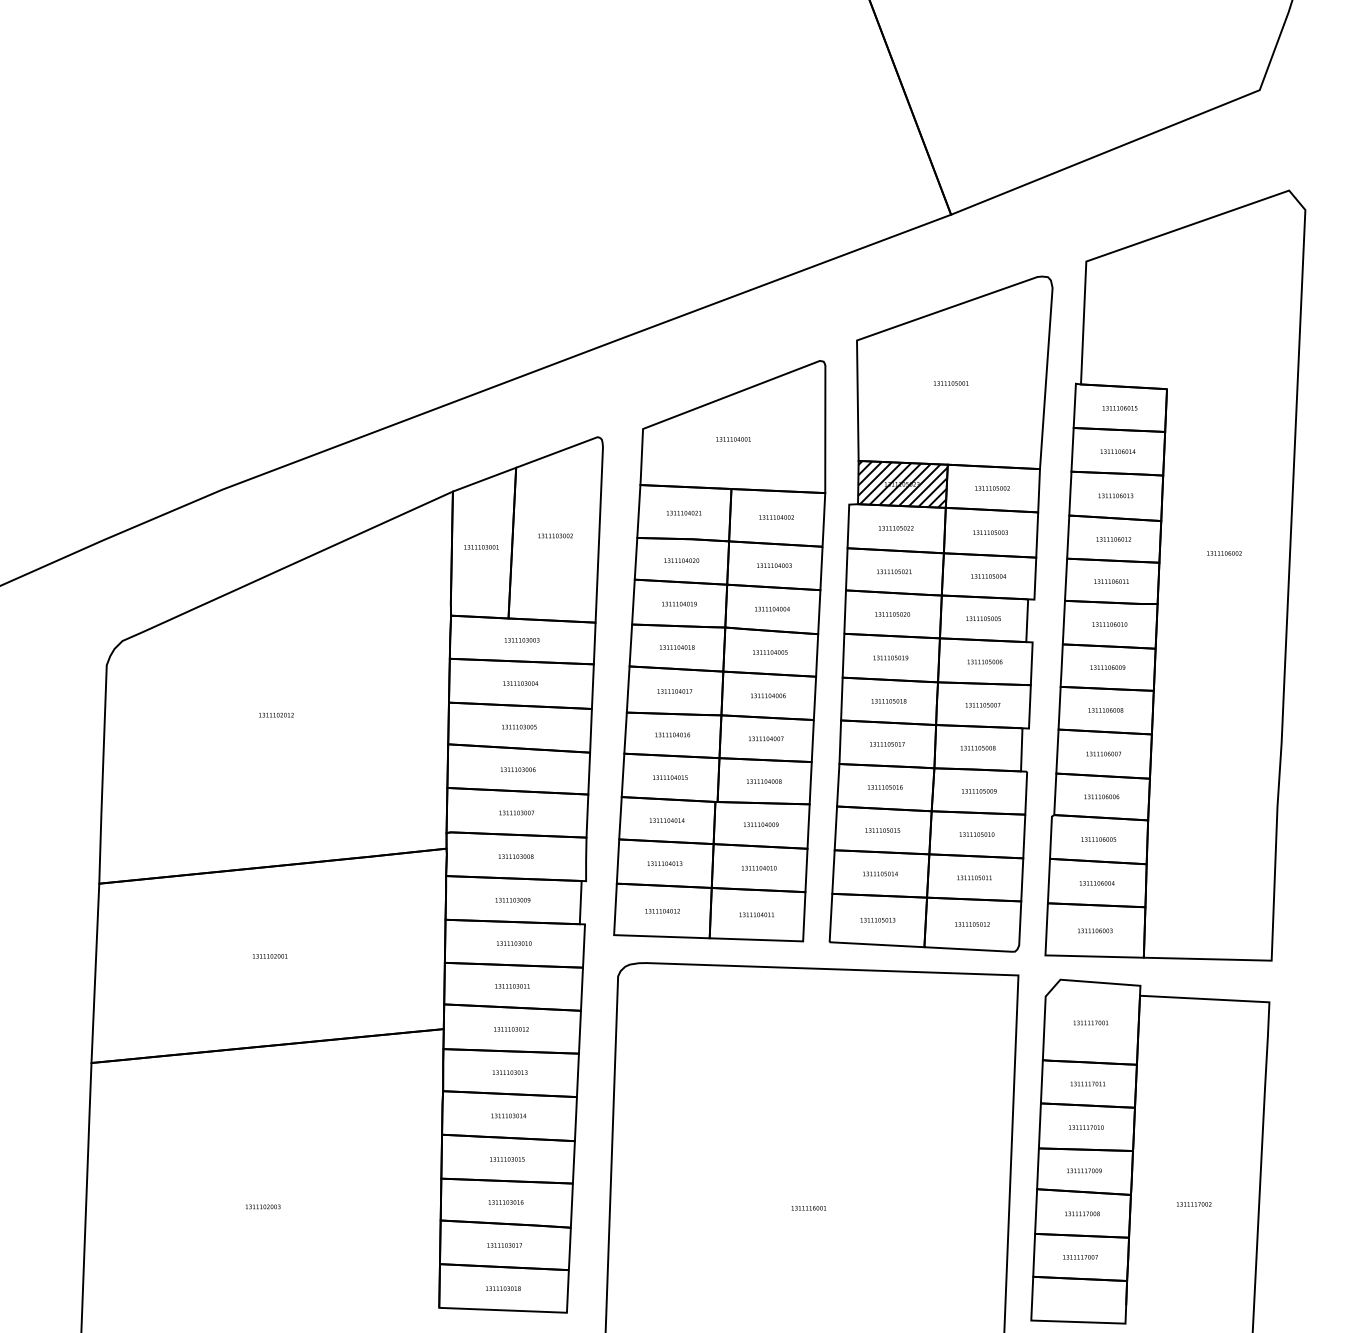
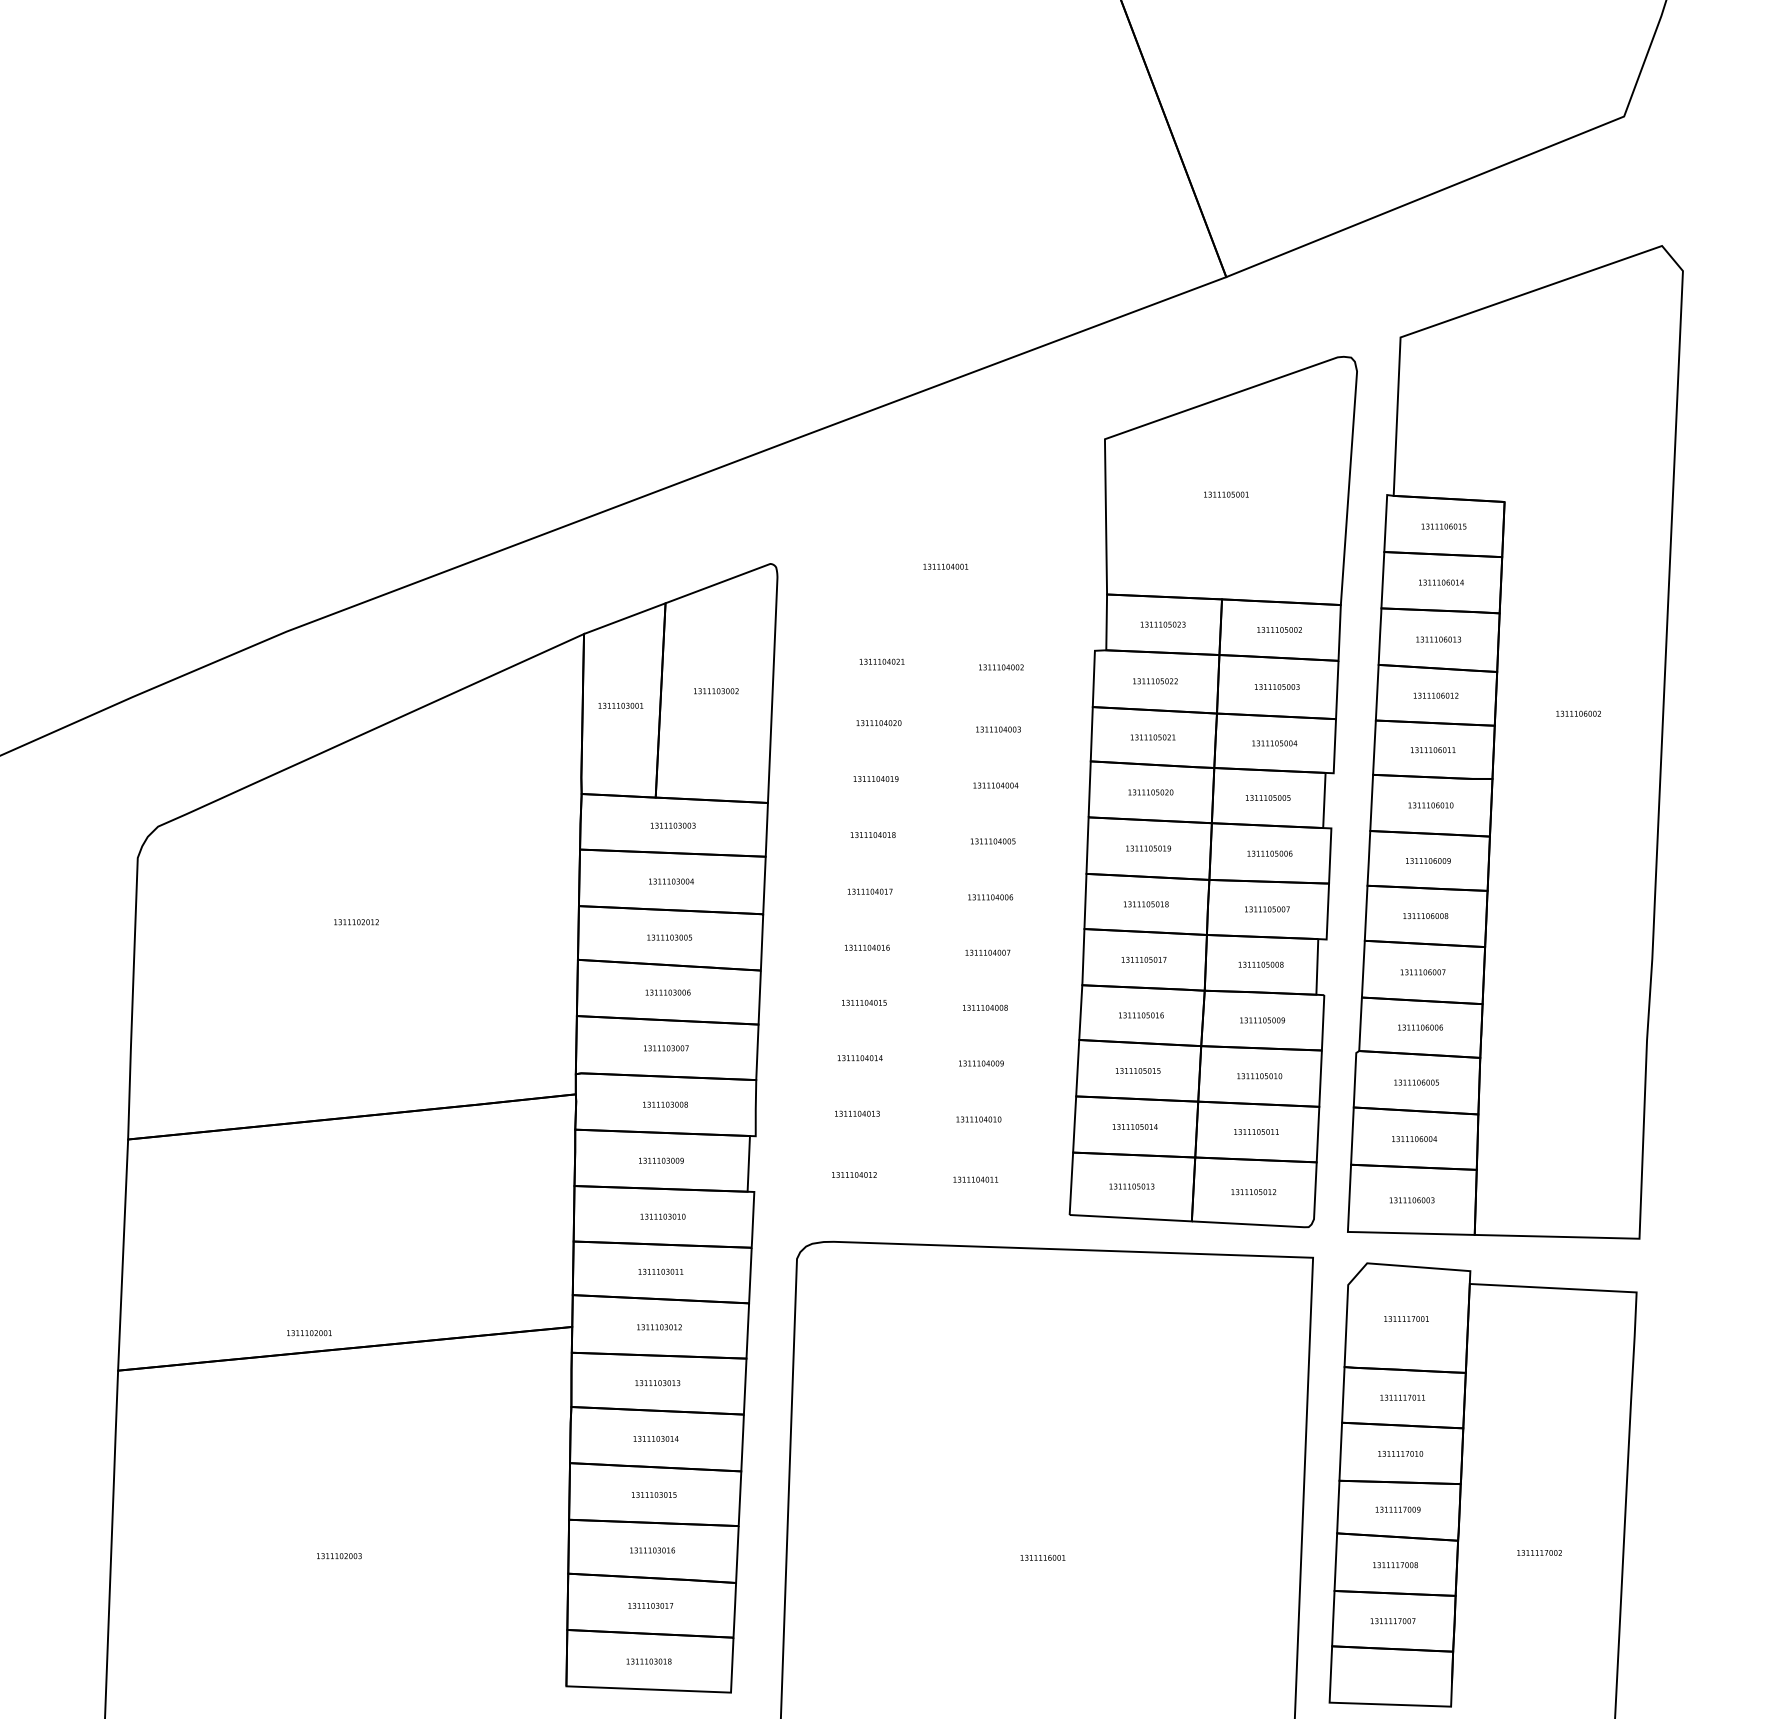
hatch: (902, 484) -> (1163, 624), removed
part: (719, 650) -> (927, 839), removed
text: (270, 956) -> (309, 1333), moved

